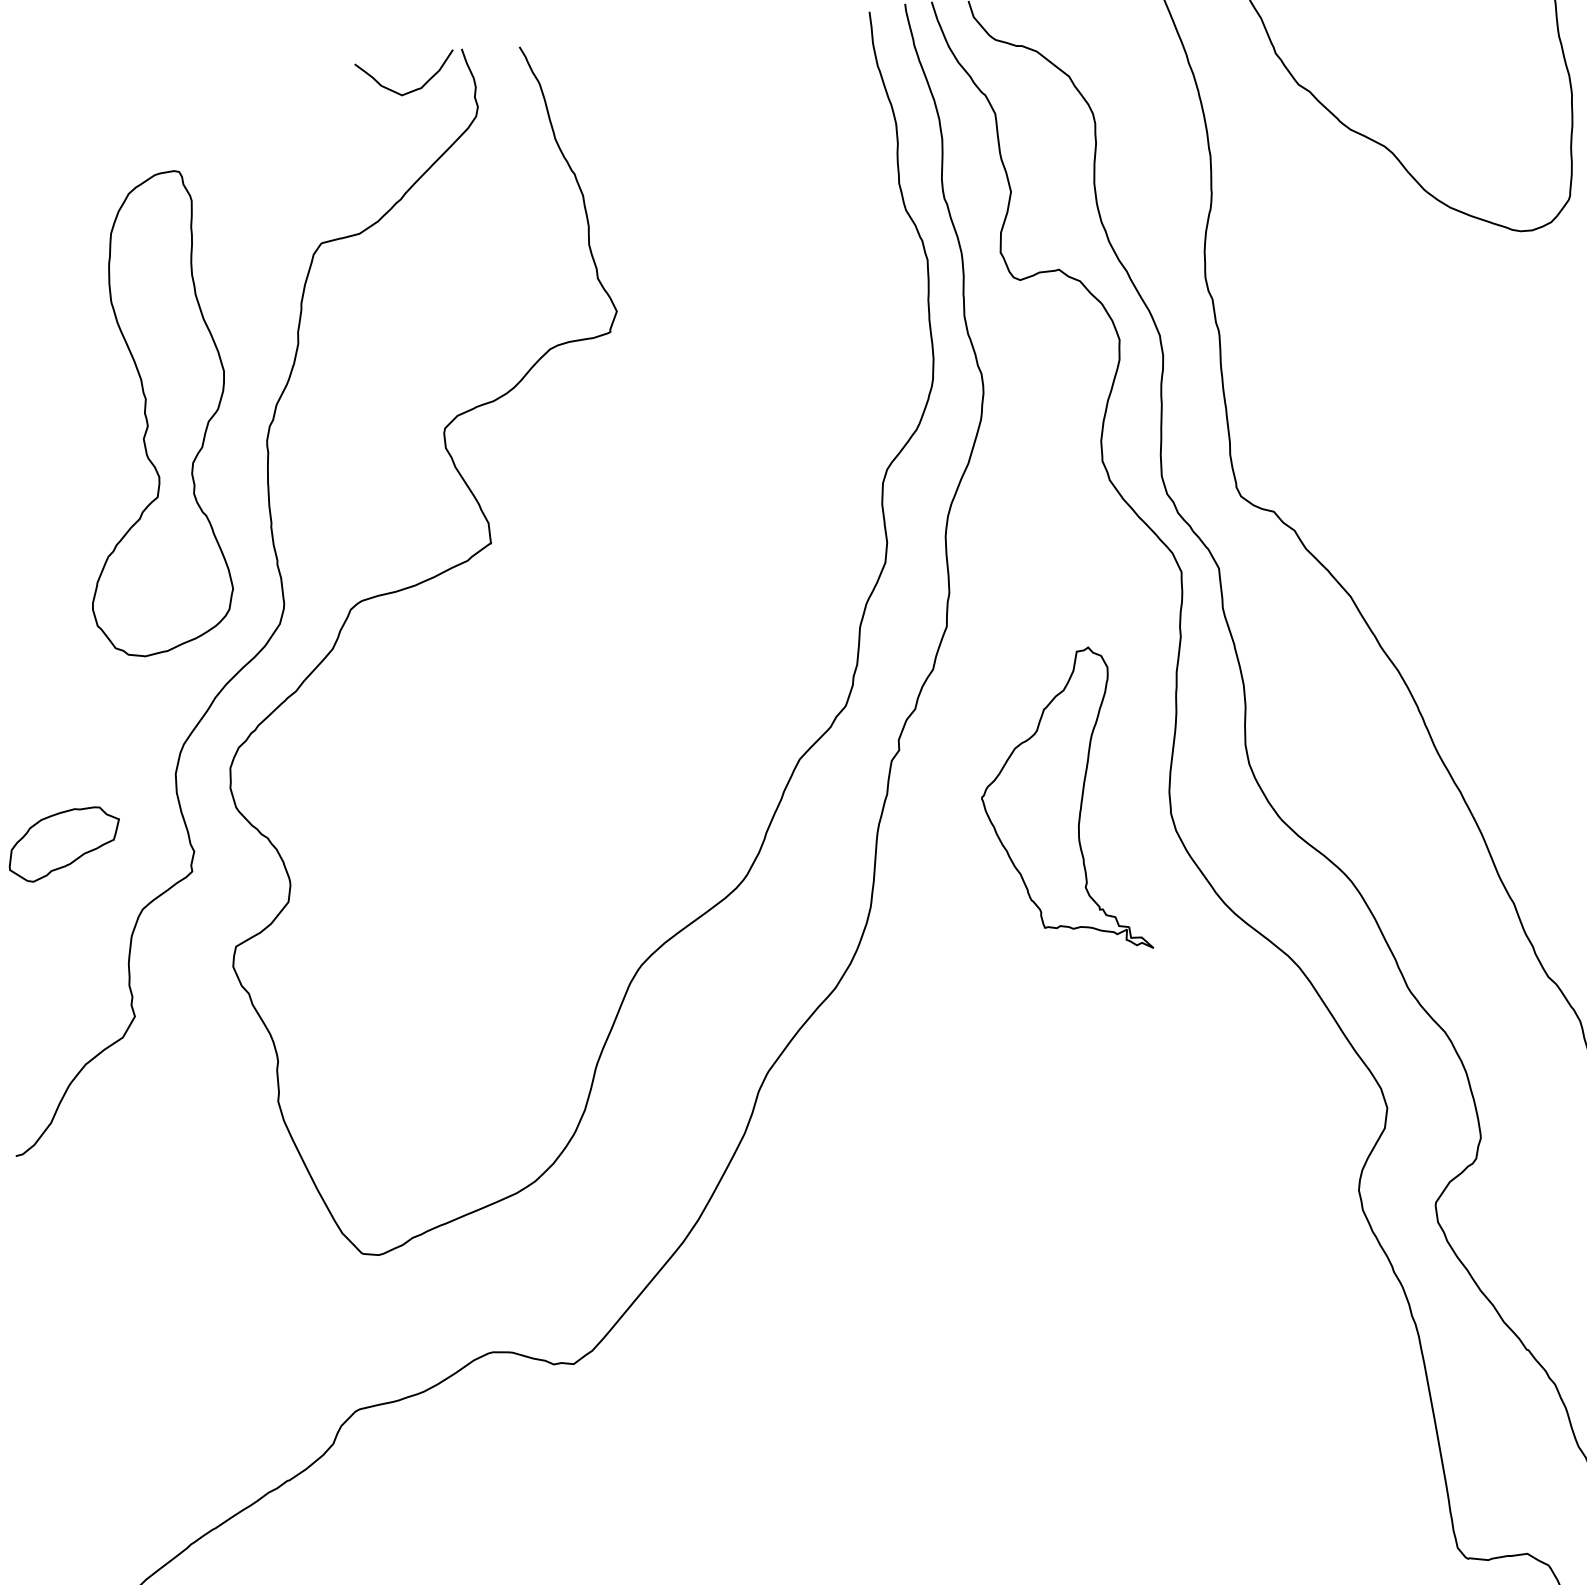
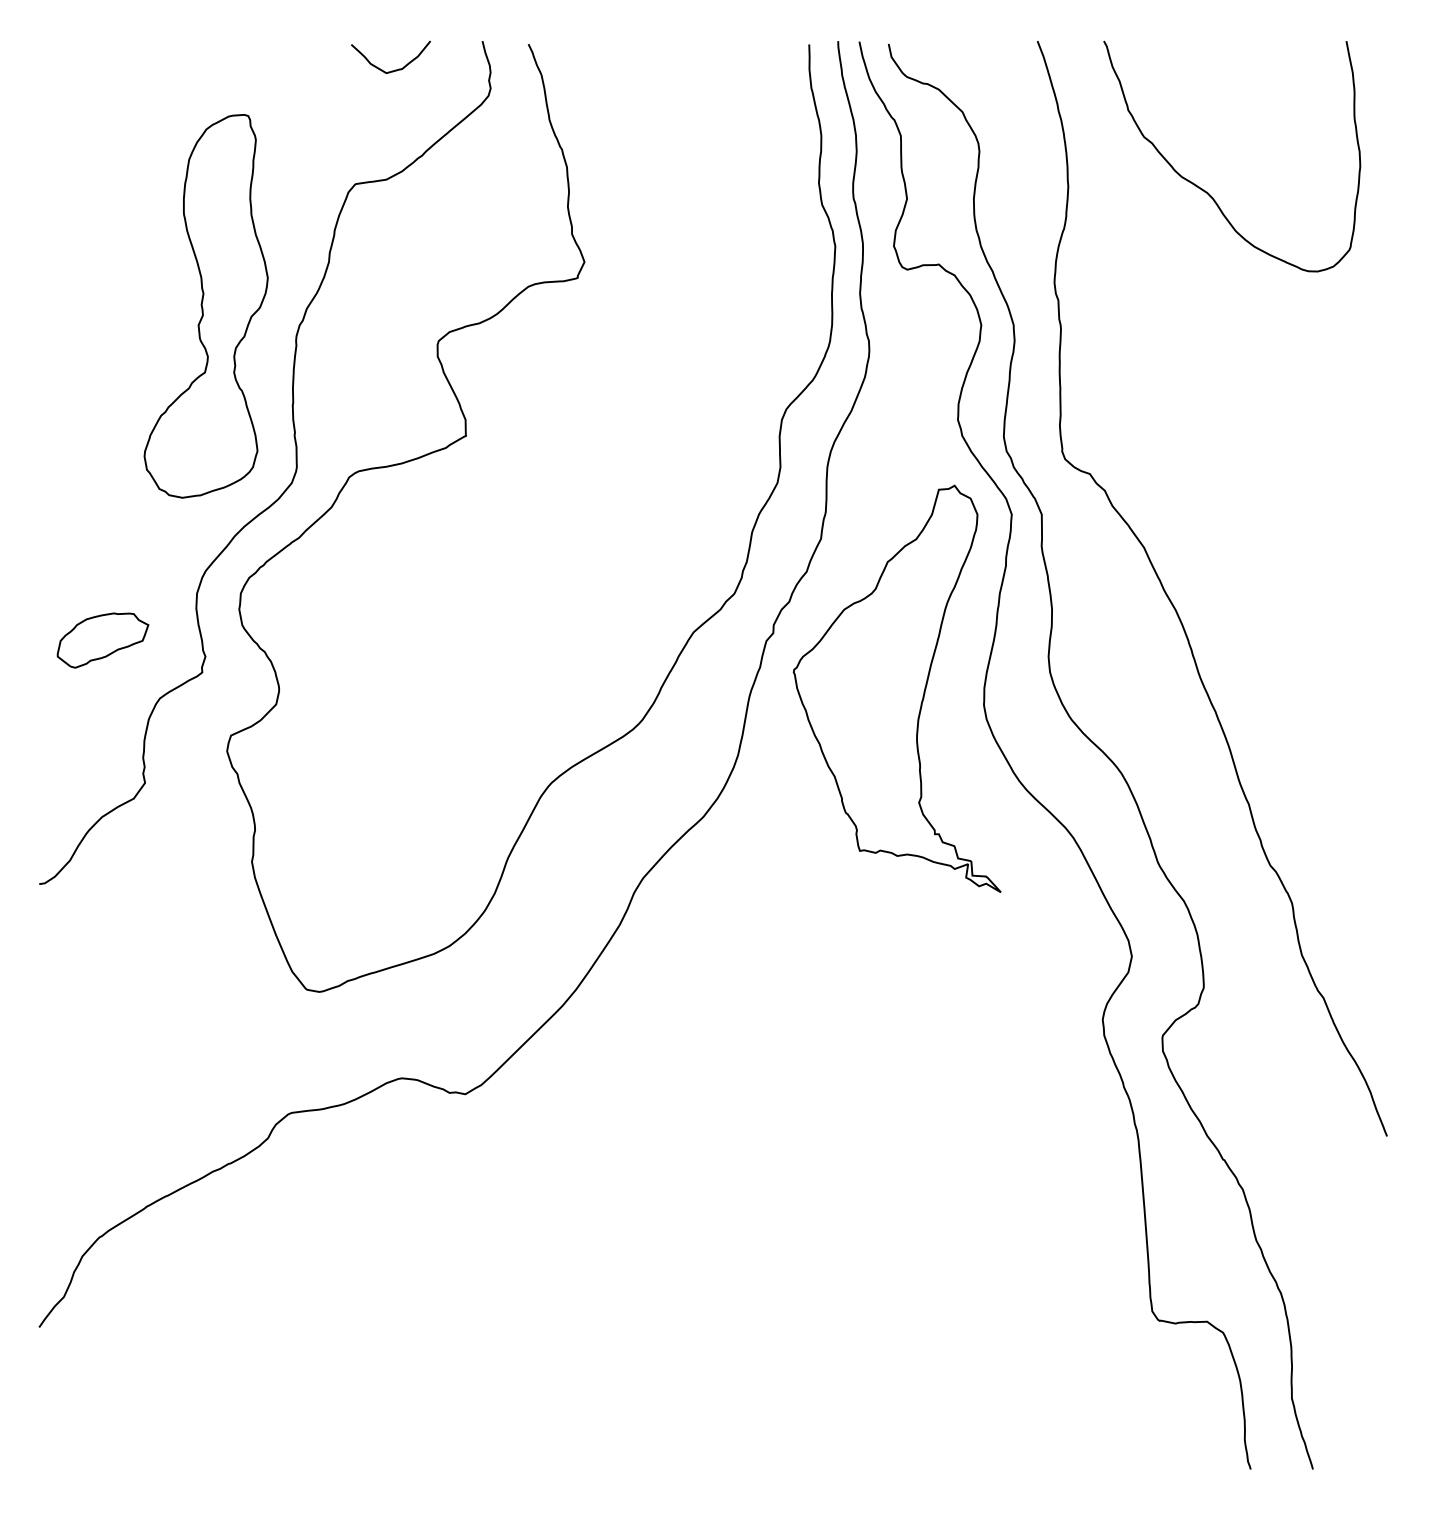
curve: (412, 89) -> (395, 69), moved
part: (1059, 803) -> (896, 688), size x1.67

